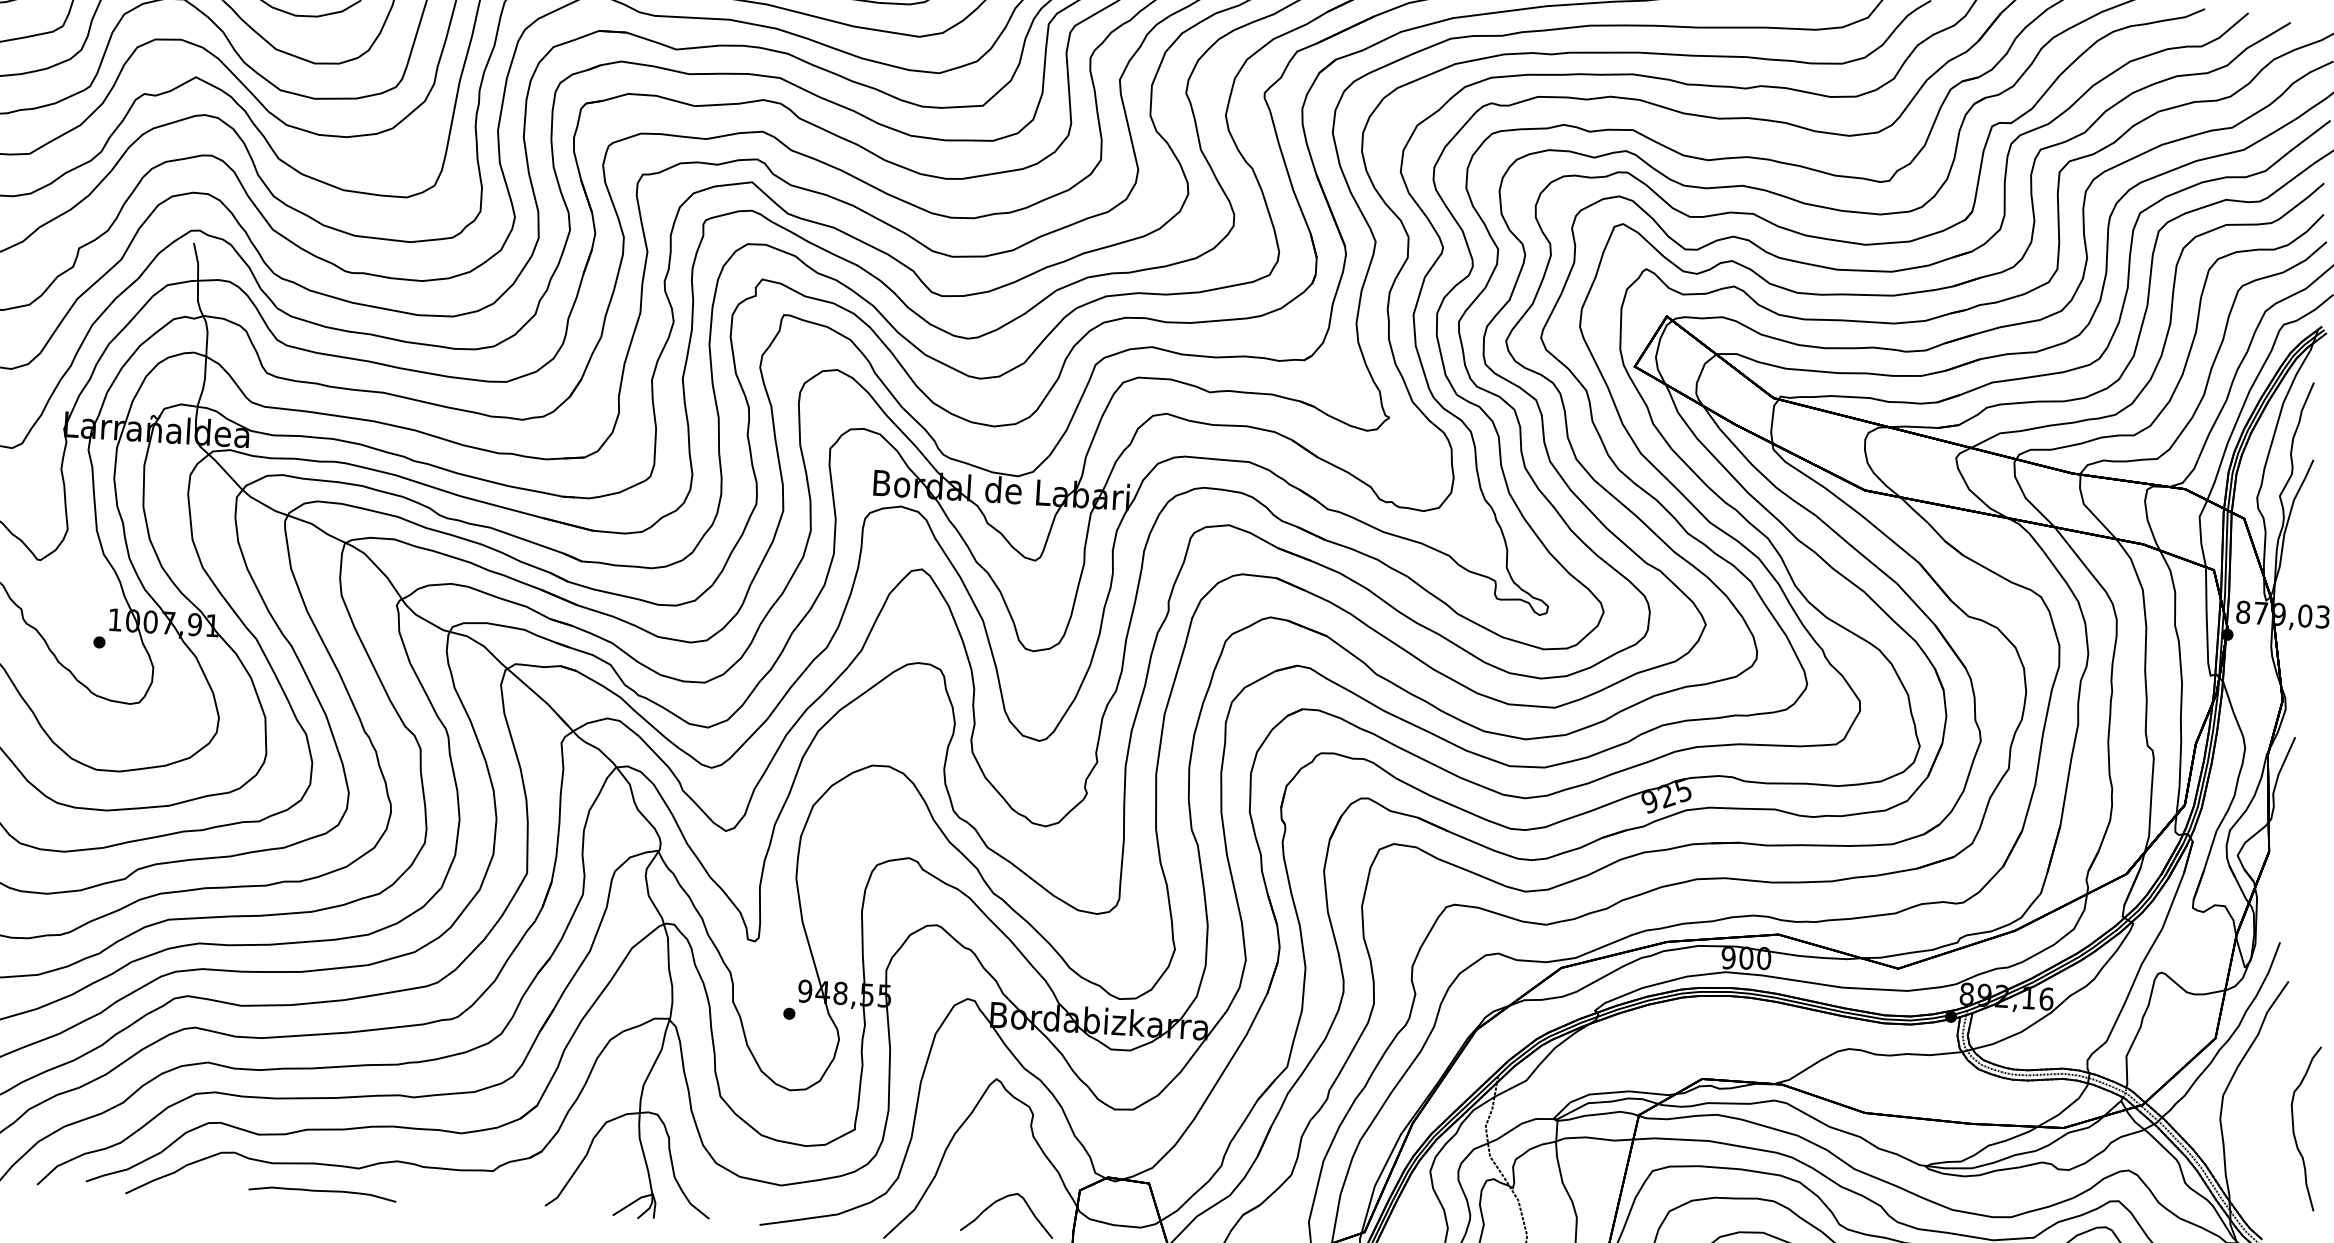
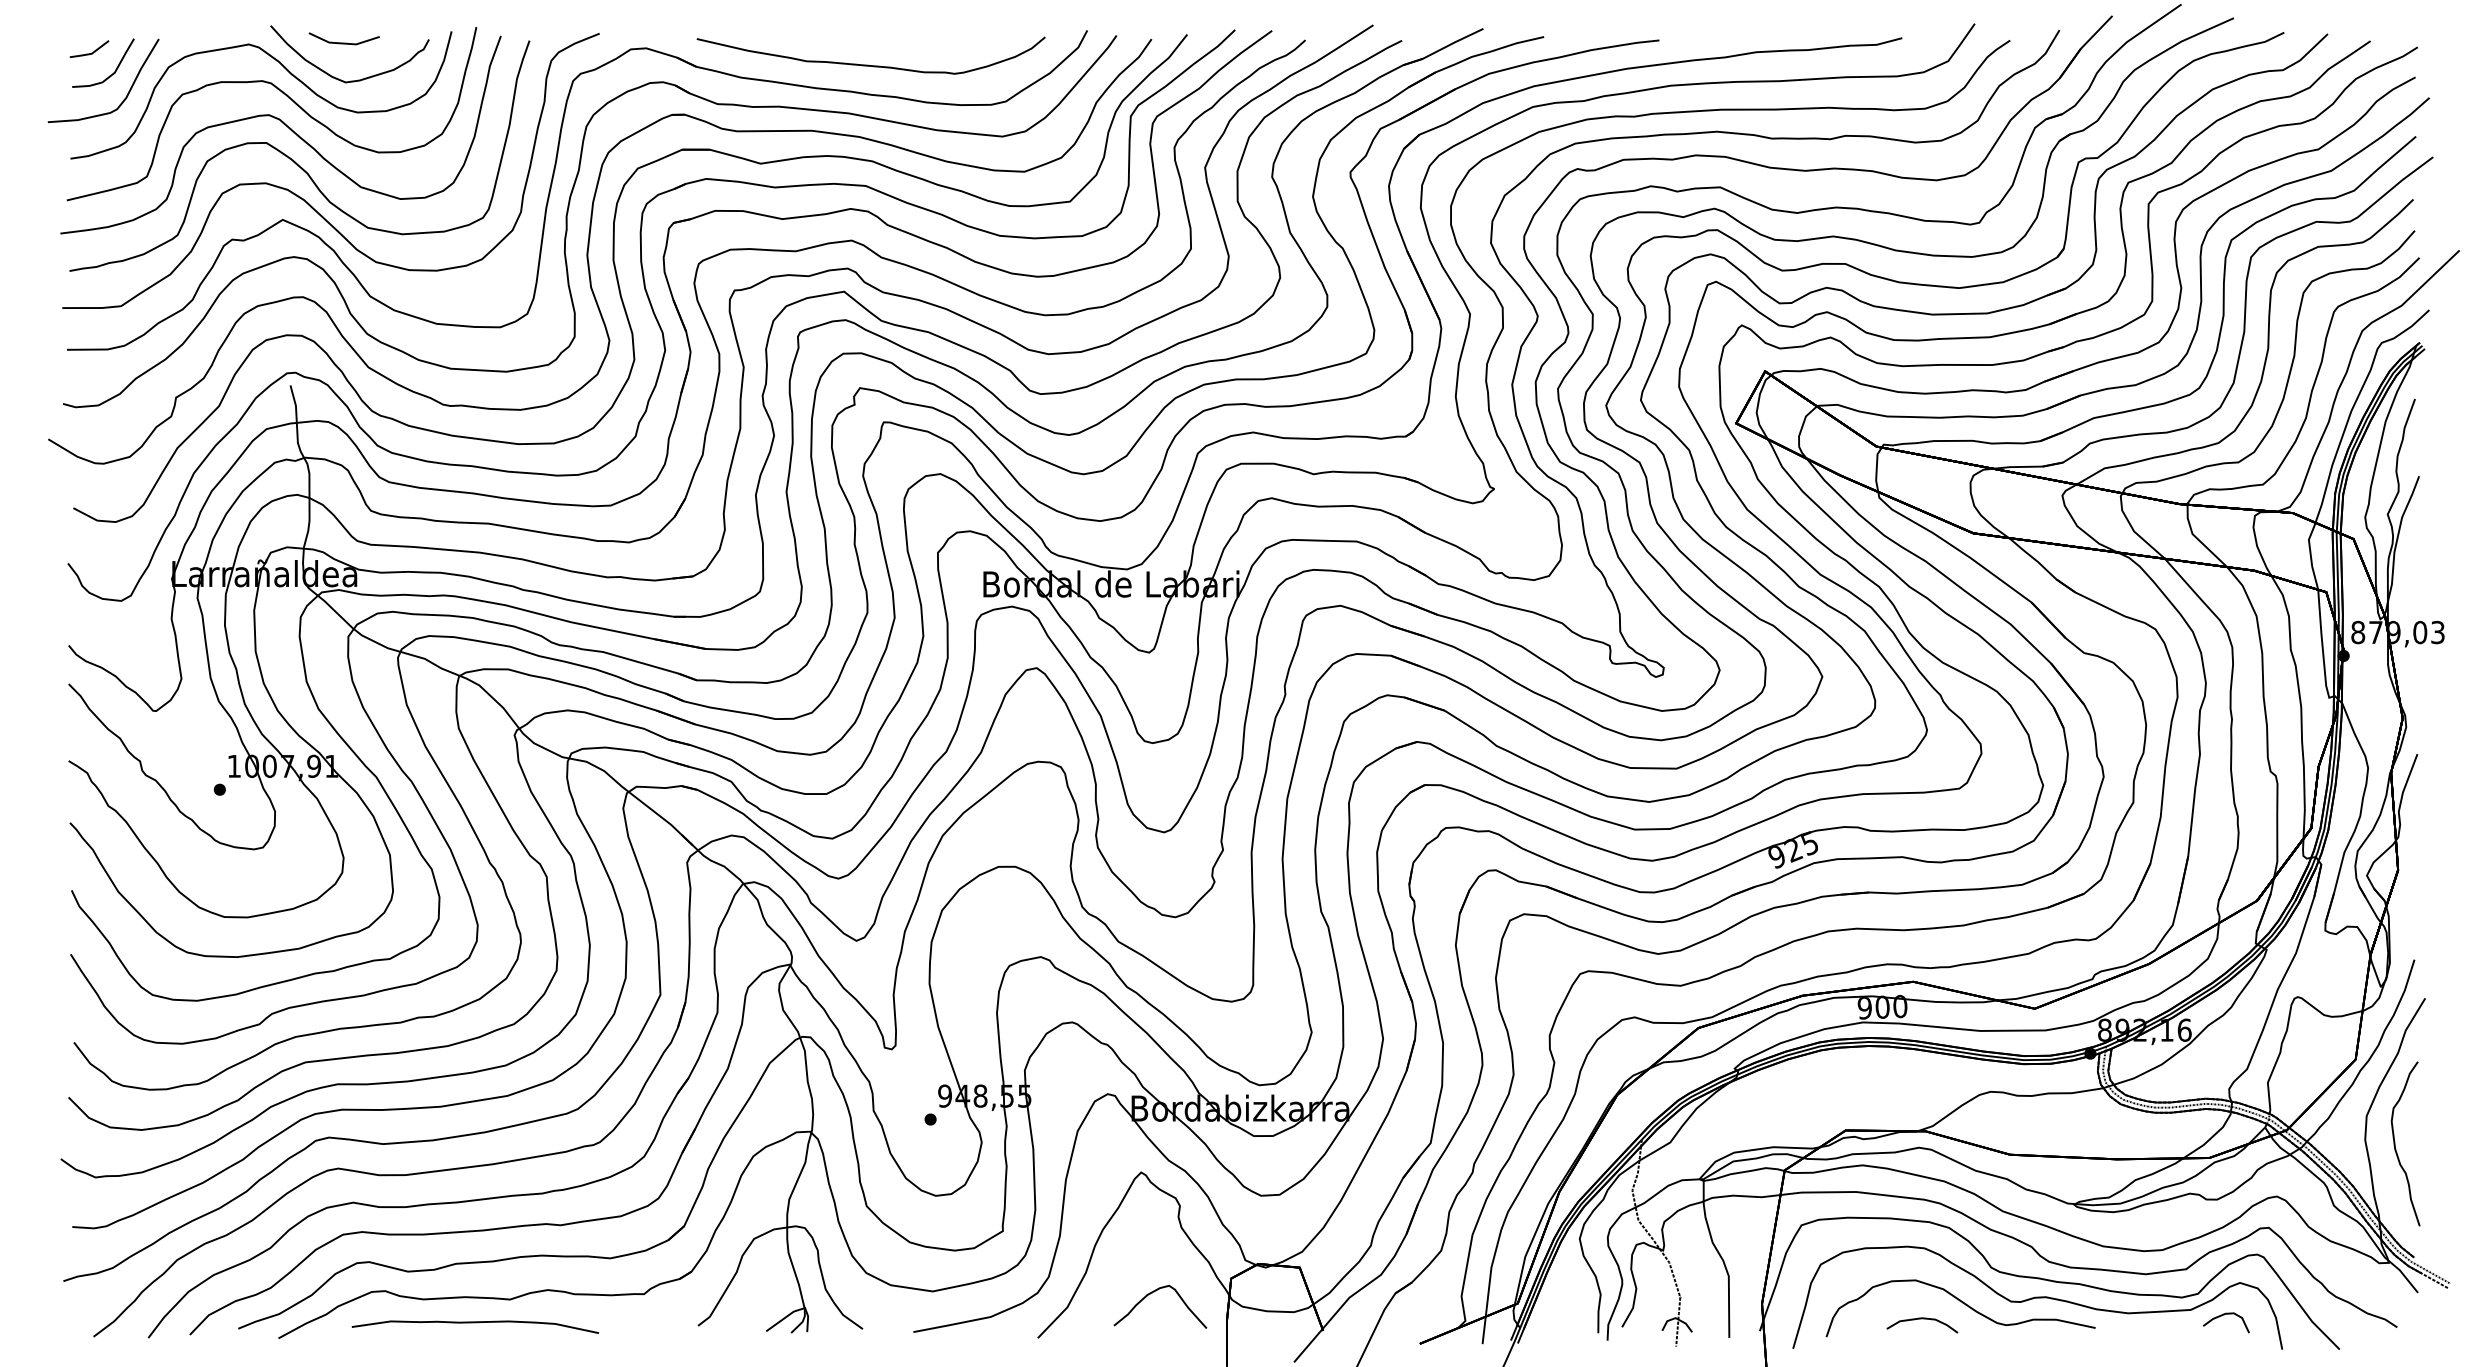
curve: (2294, 1127) -> (2395, 1143), moved
part: (321, 1193) -> (474, 1326), size x1.67

